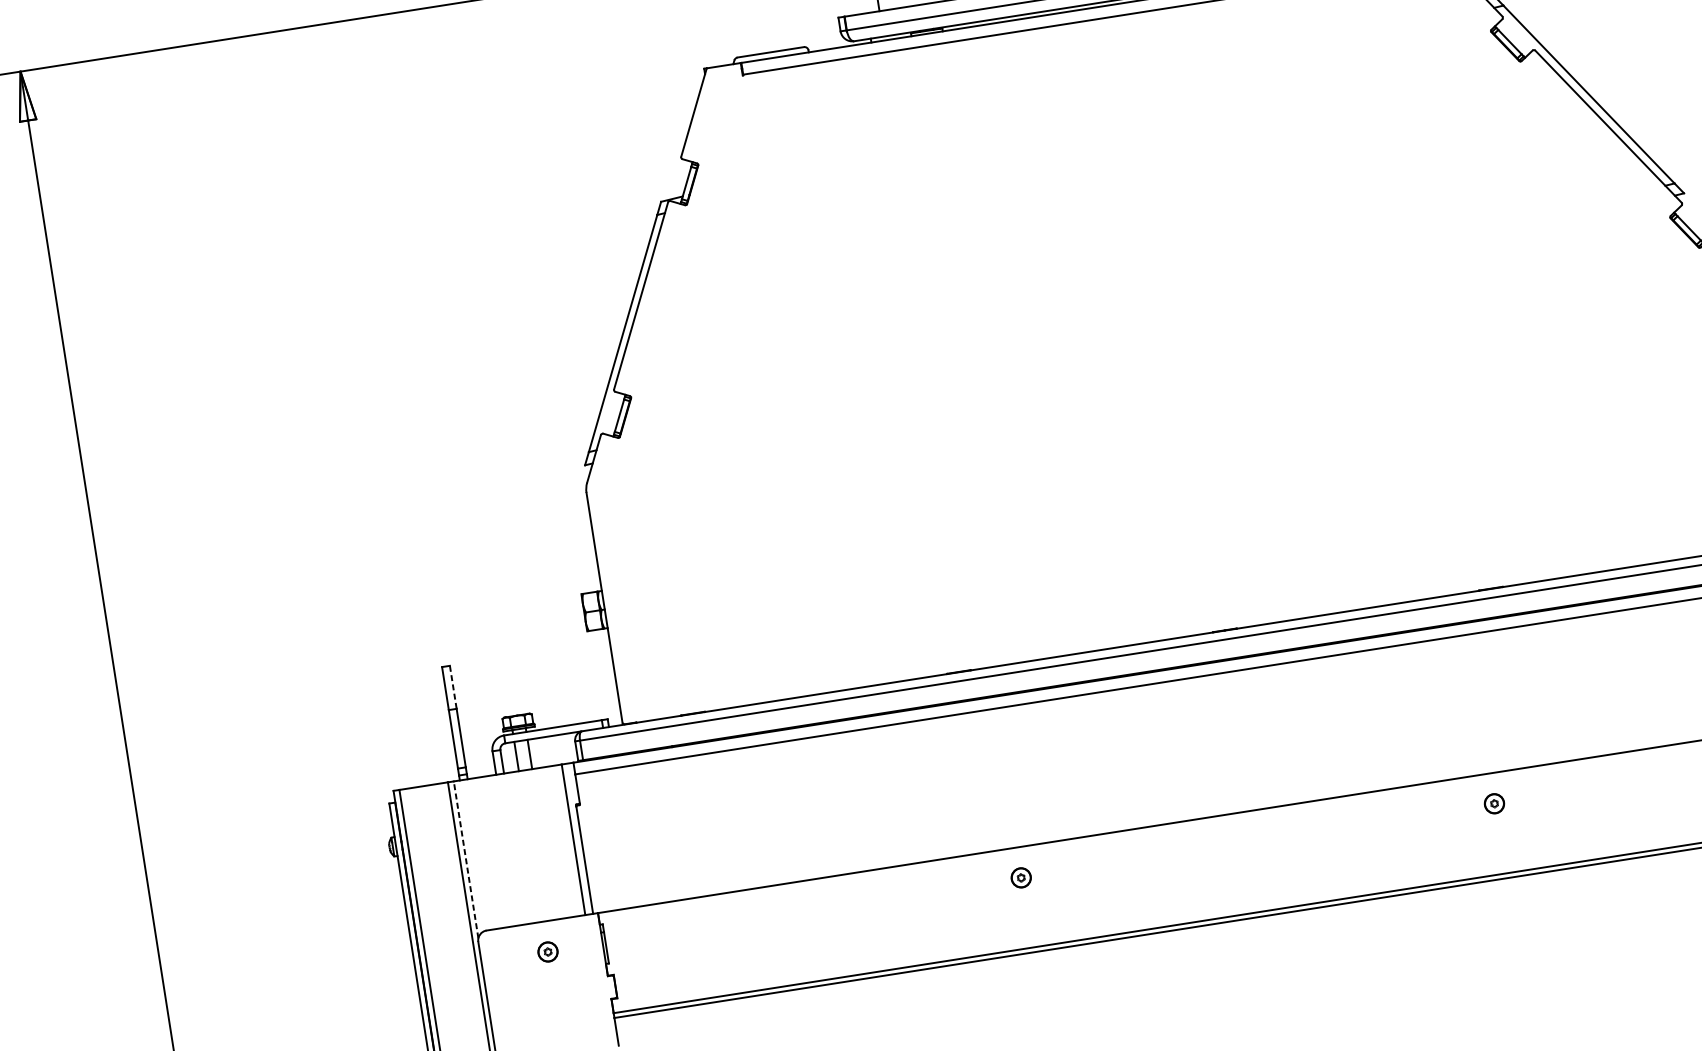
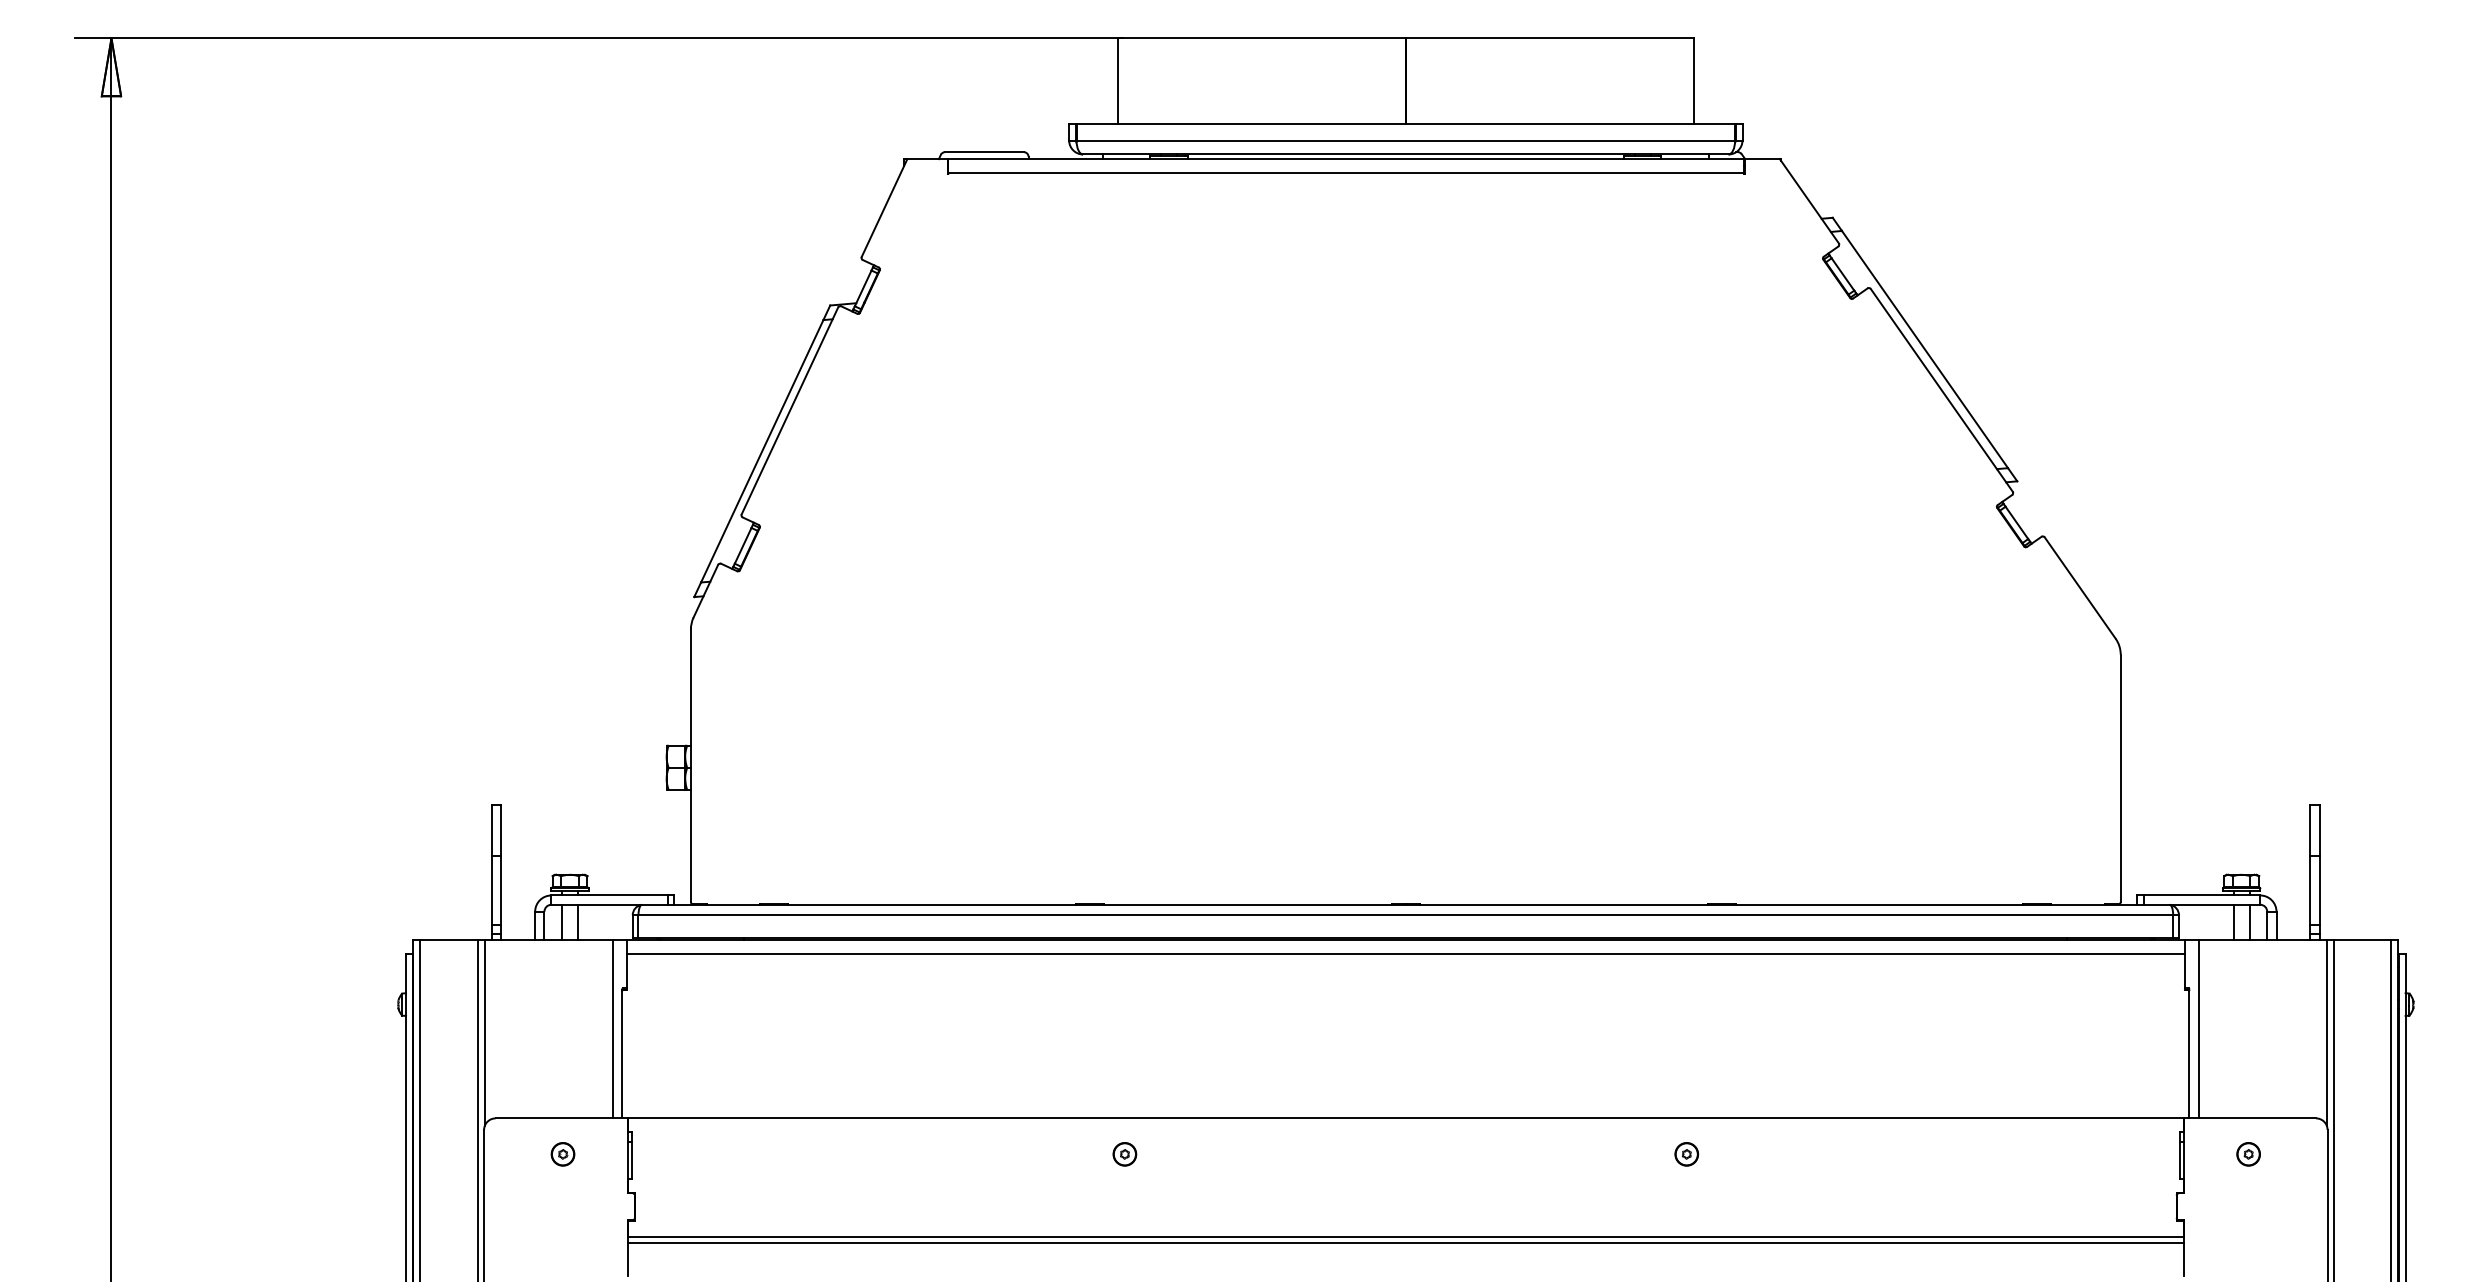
line: (453, 687) -> (501, 830), dashed -> solid
line: (465, 859) -> (484, 1032), dashed -> solid

